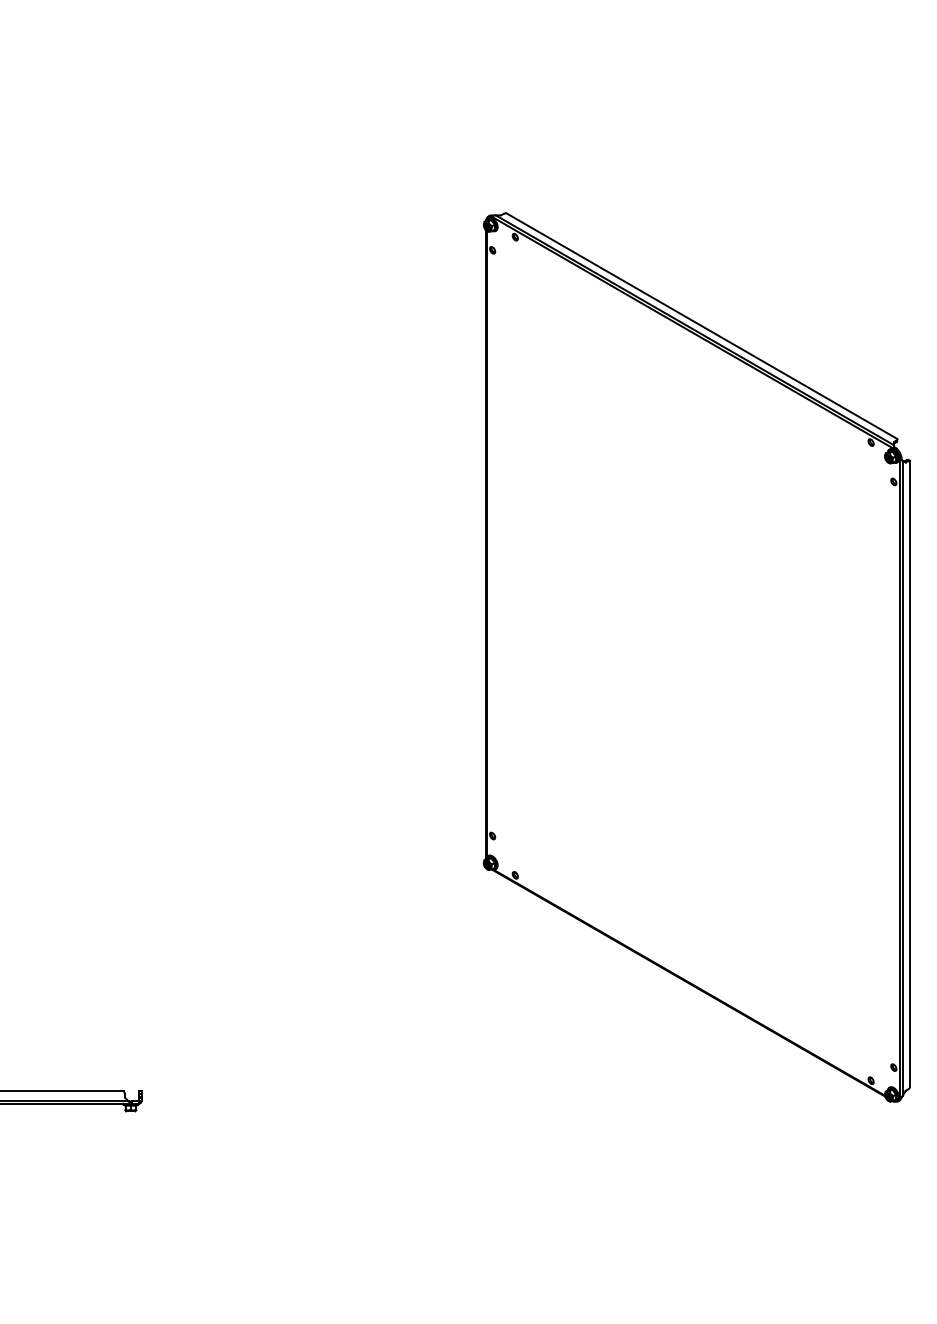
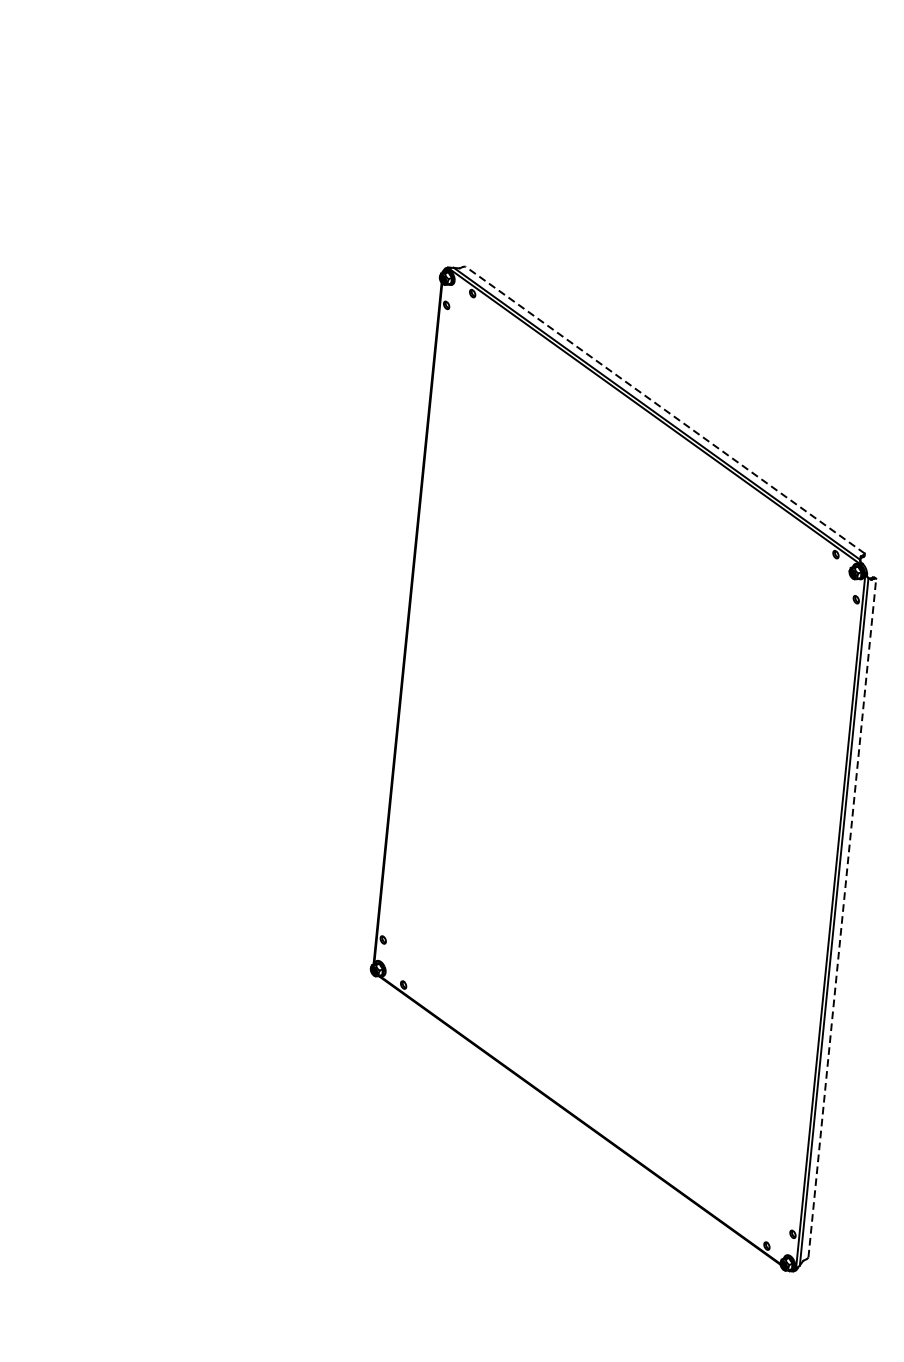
line: (701, 326) -> (664, 410), solid -> dashed
line: (910, 773) -> (842, 917), solid -> dashed

